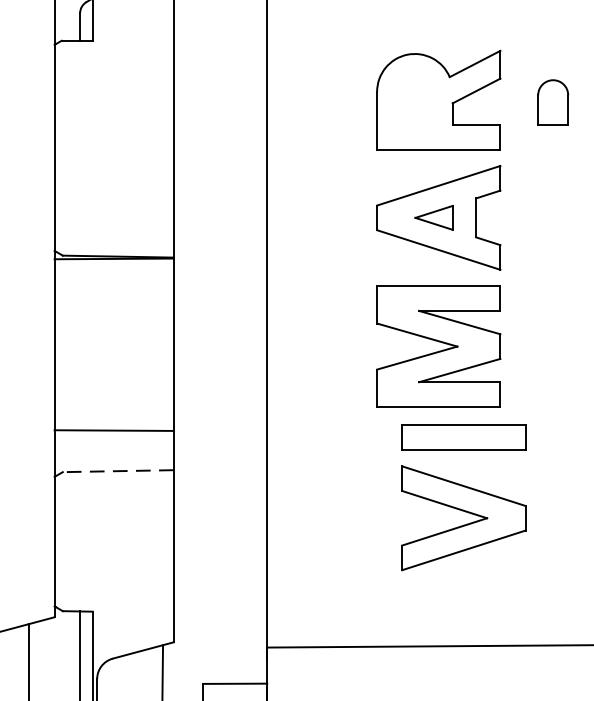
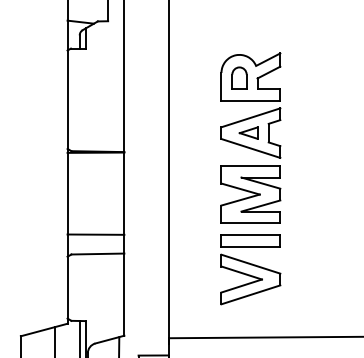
part: (553, 101) -> (239, 77), moved
line: (117, 472) -> (97, 254), dashed -> solid
part: (463, 497) -> (250, 269), moved

